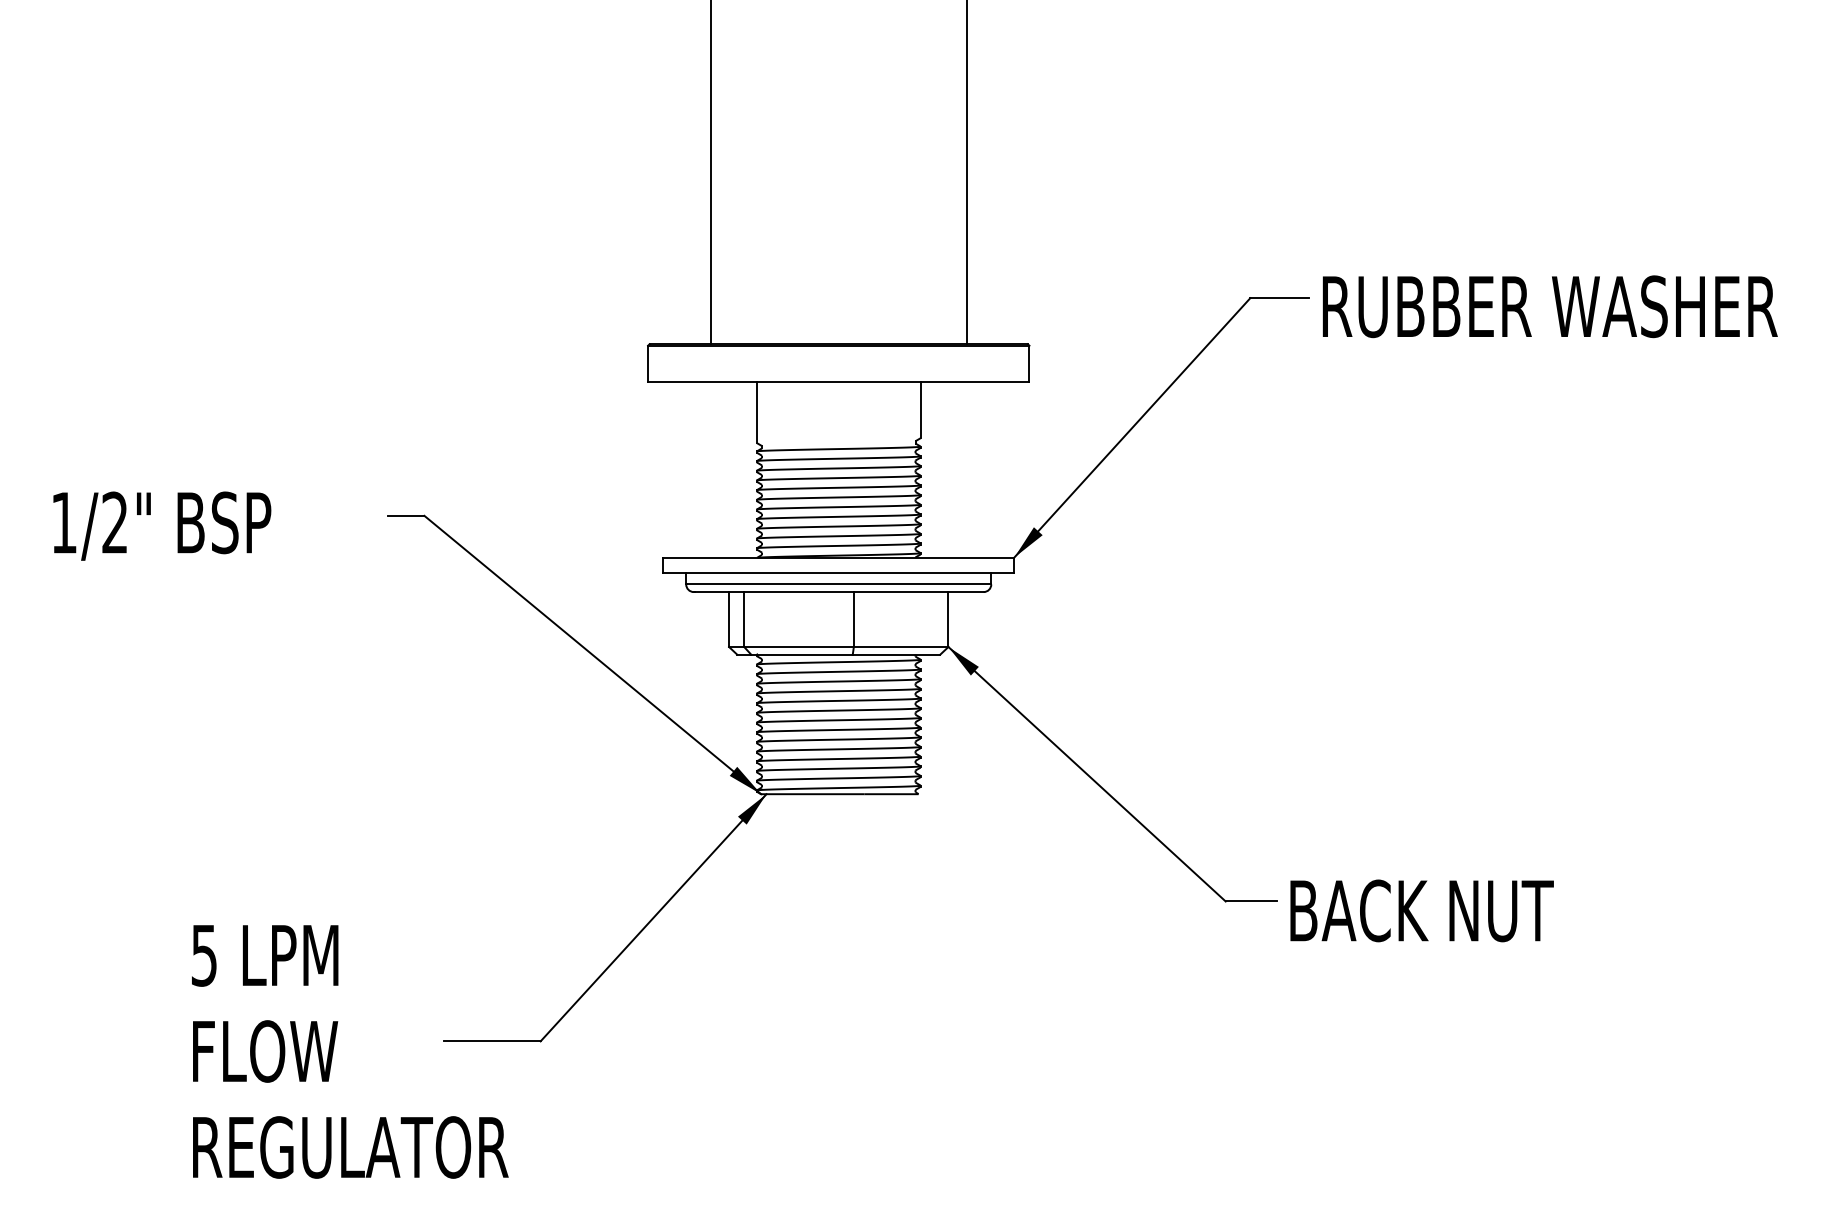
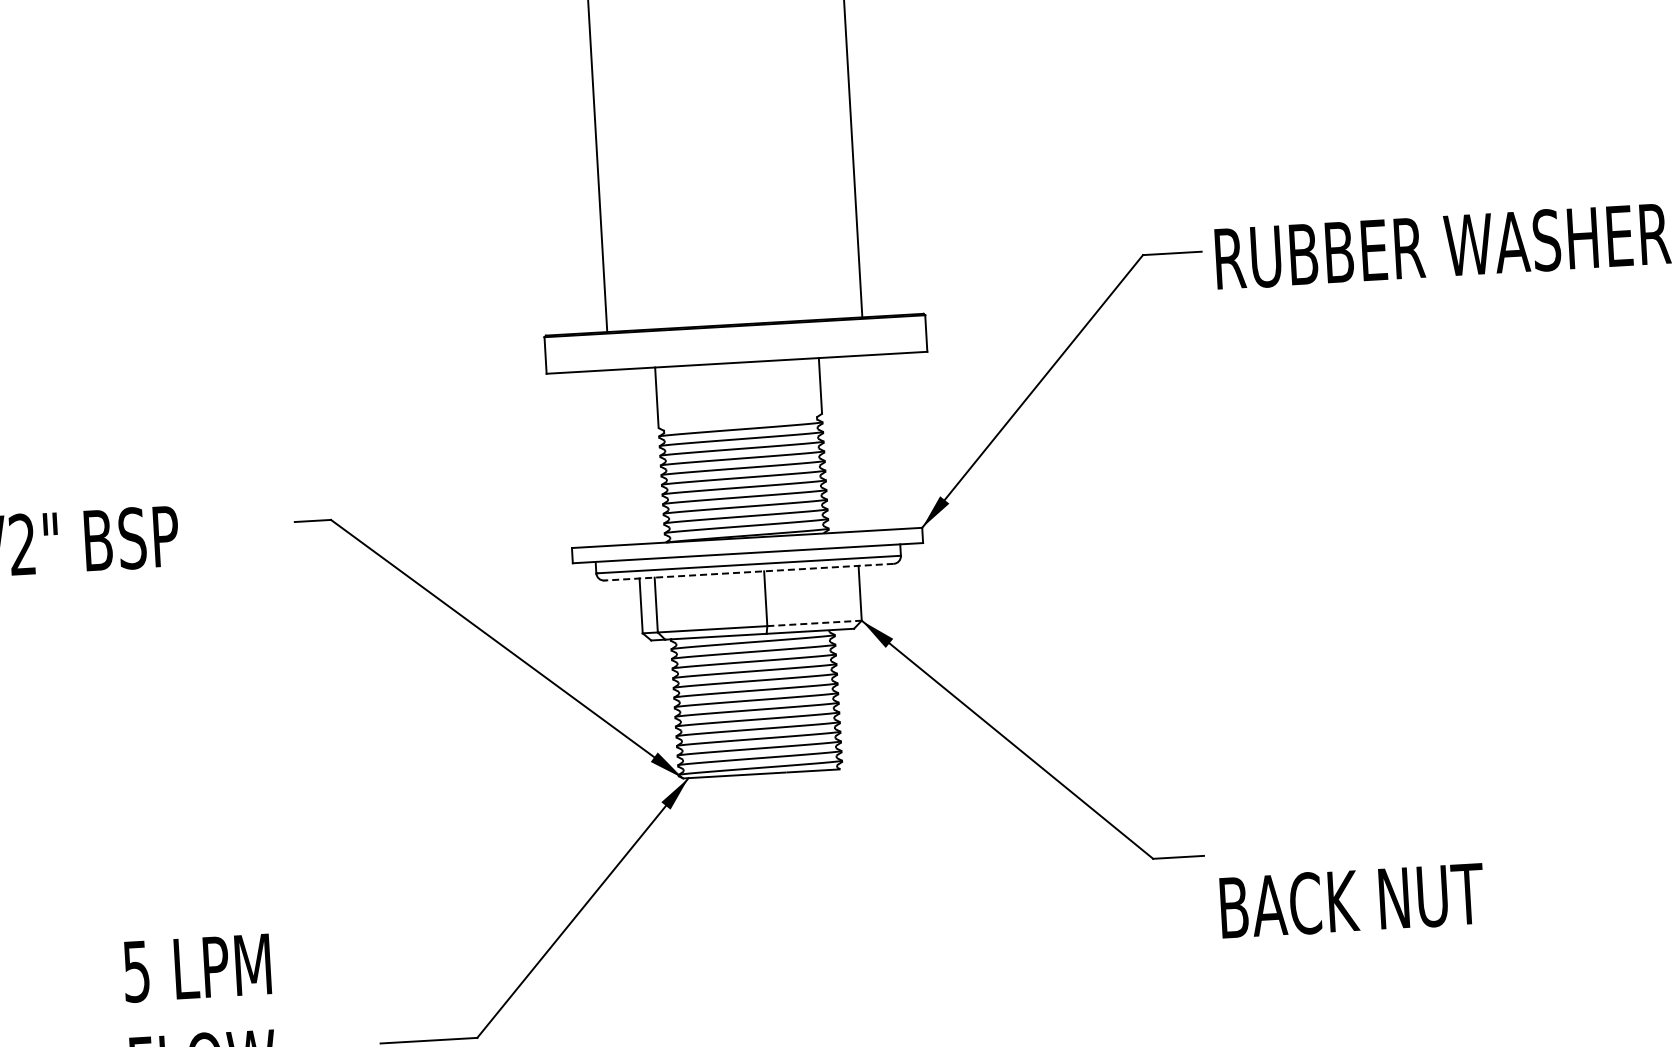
line: (838, 592) -> (748, 572), solid -> dashed
line: (901, 647) -> (814, 623), solid -> dashed
text: (1421, 910) -> (1351, 900), moved

